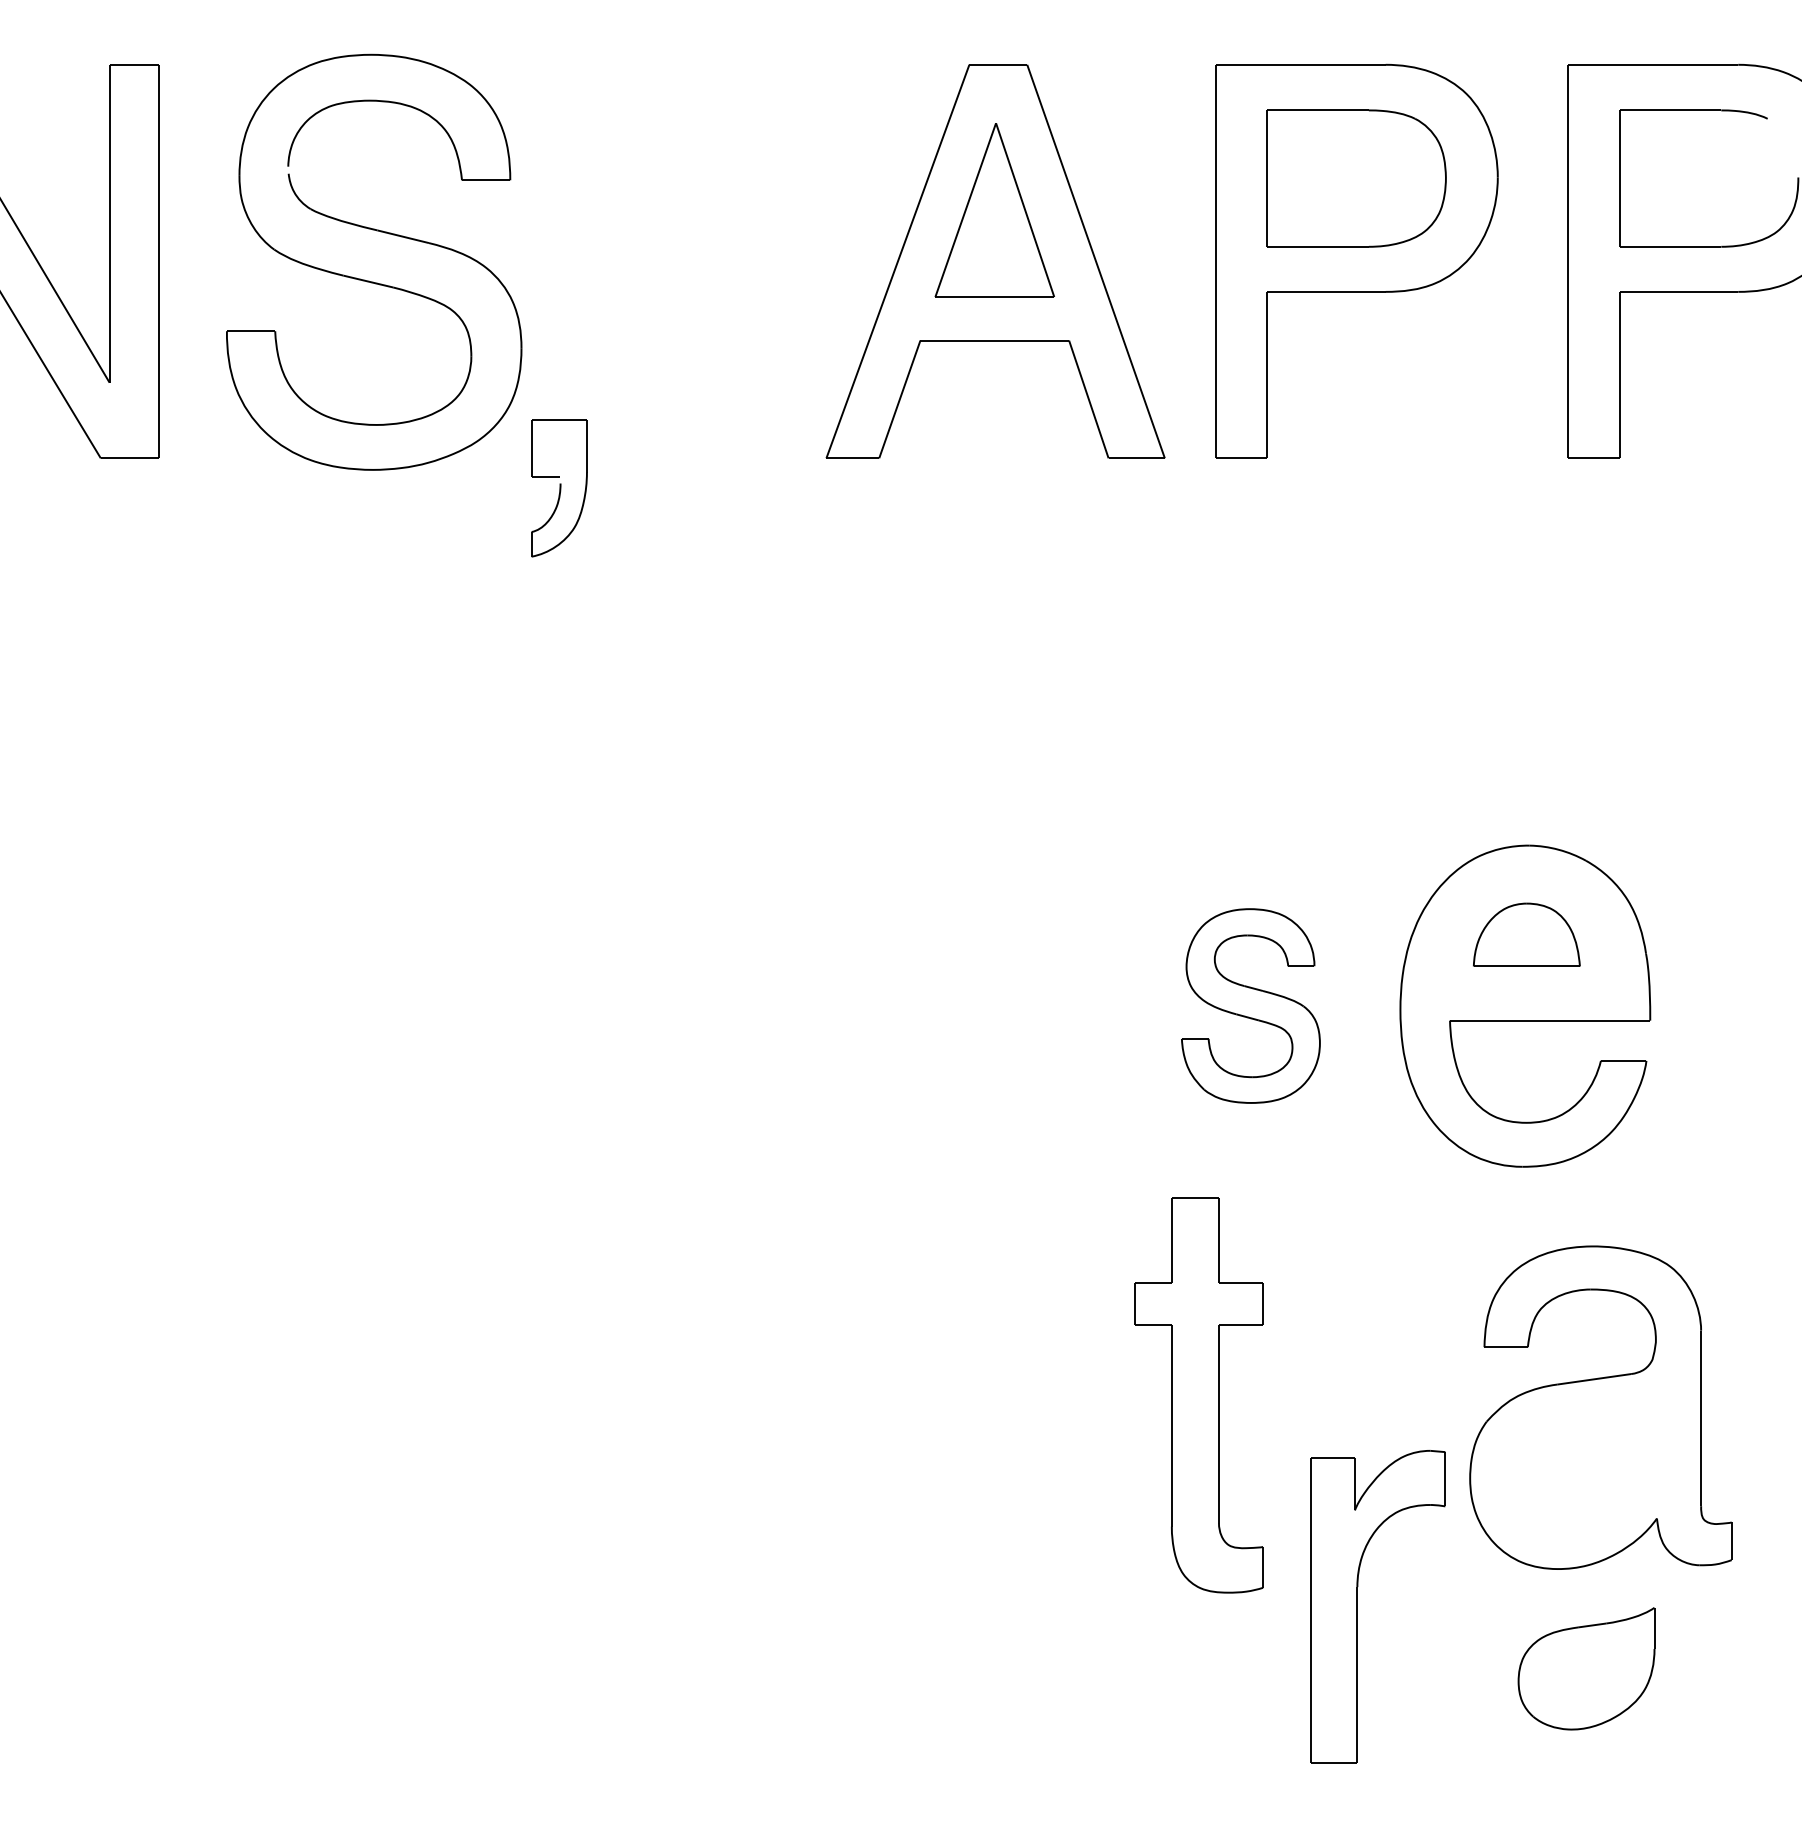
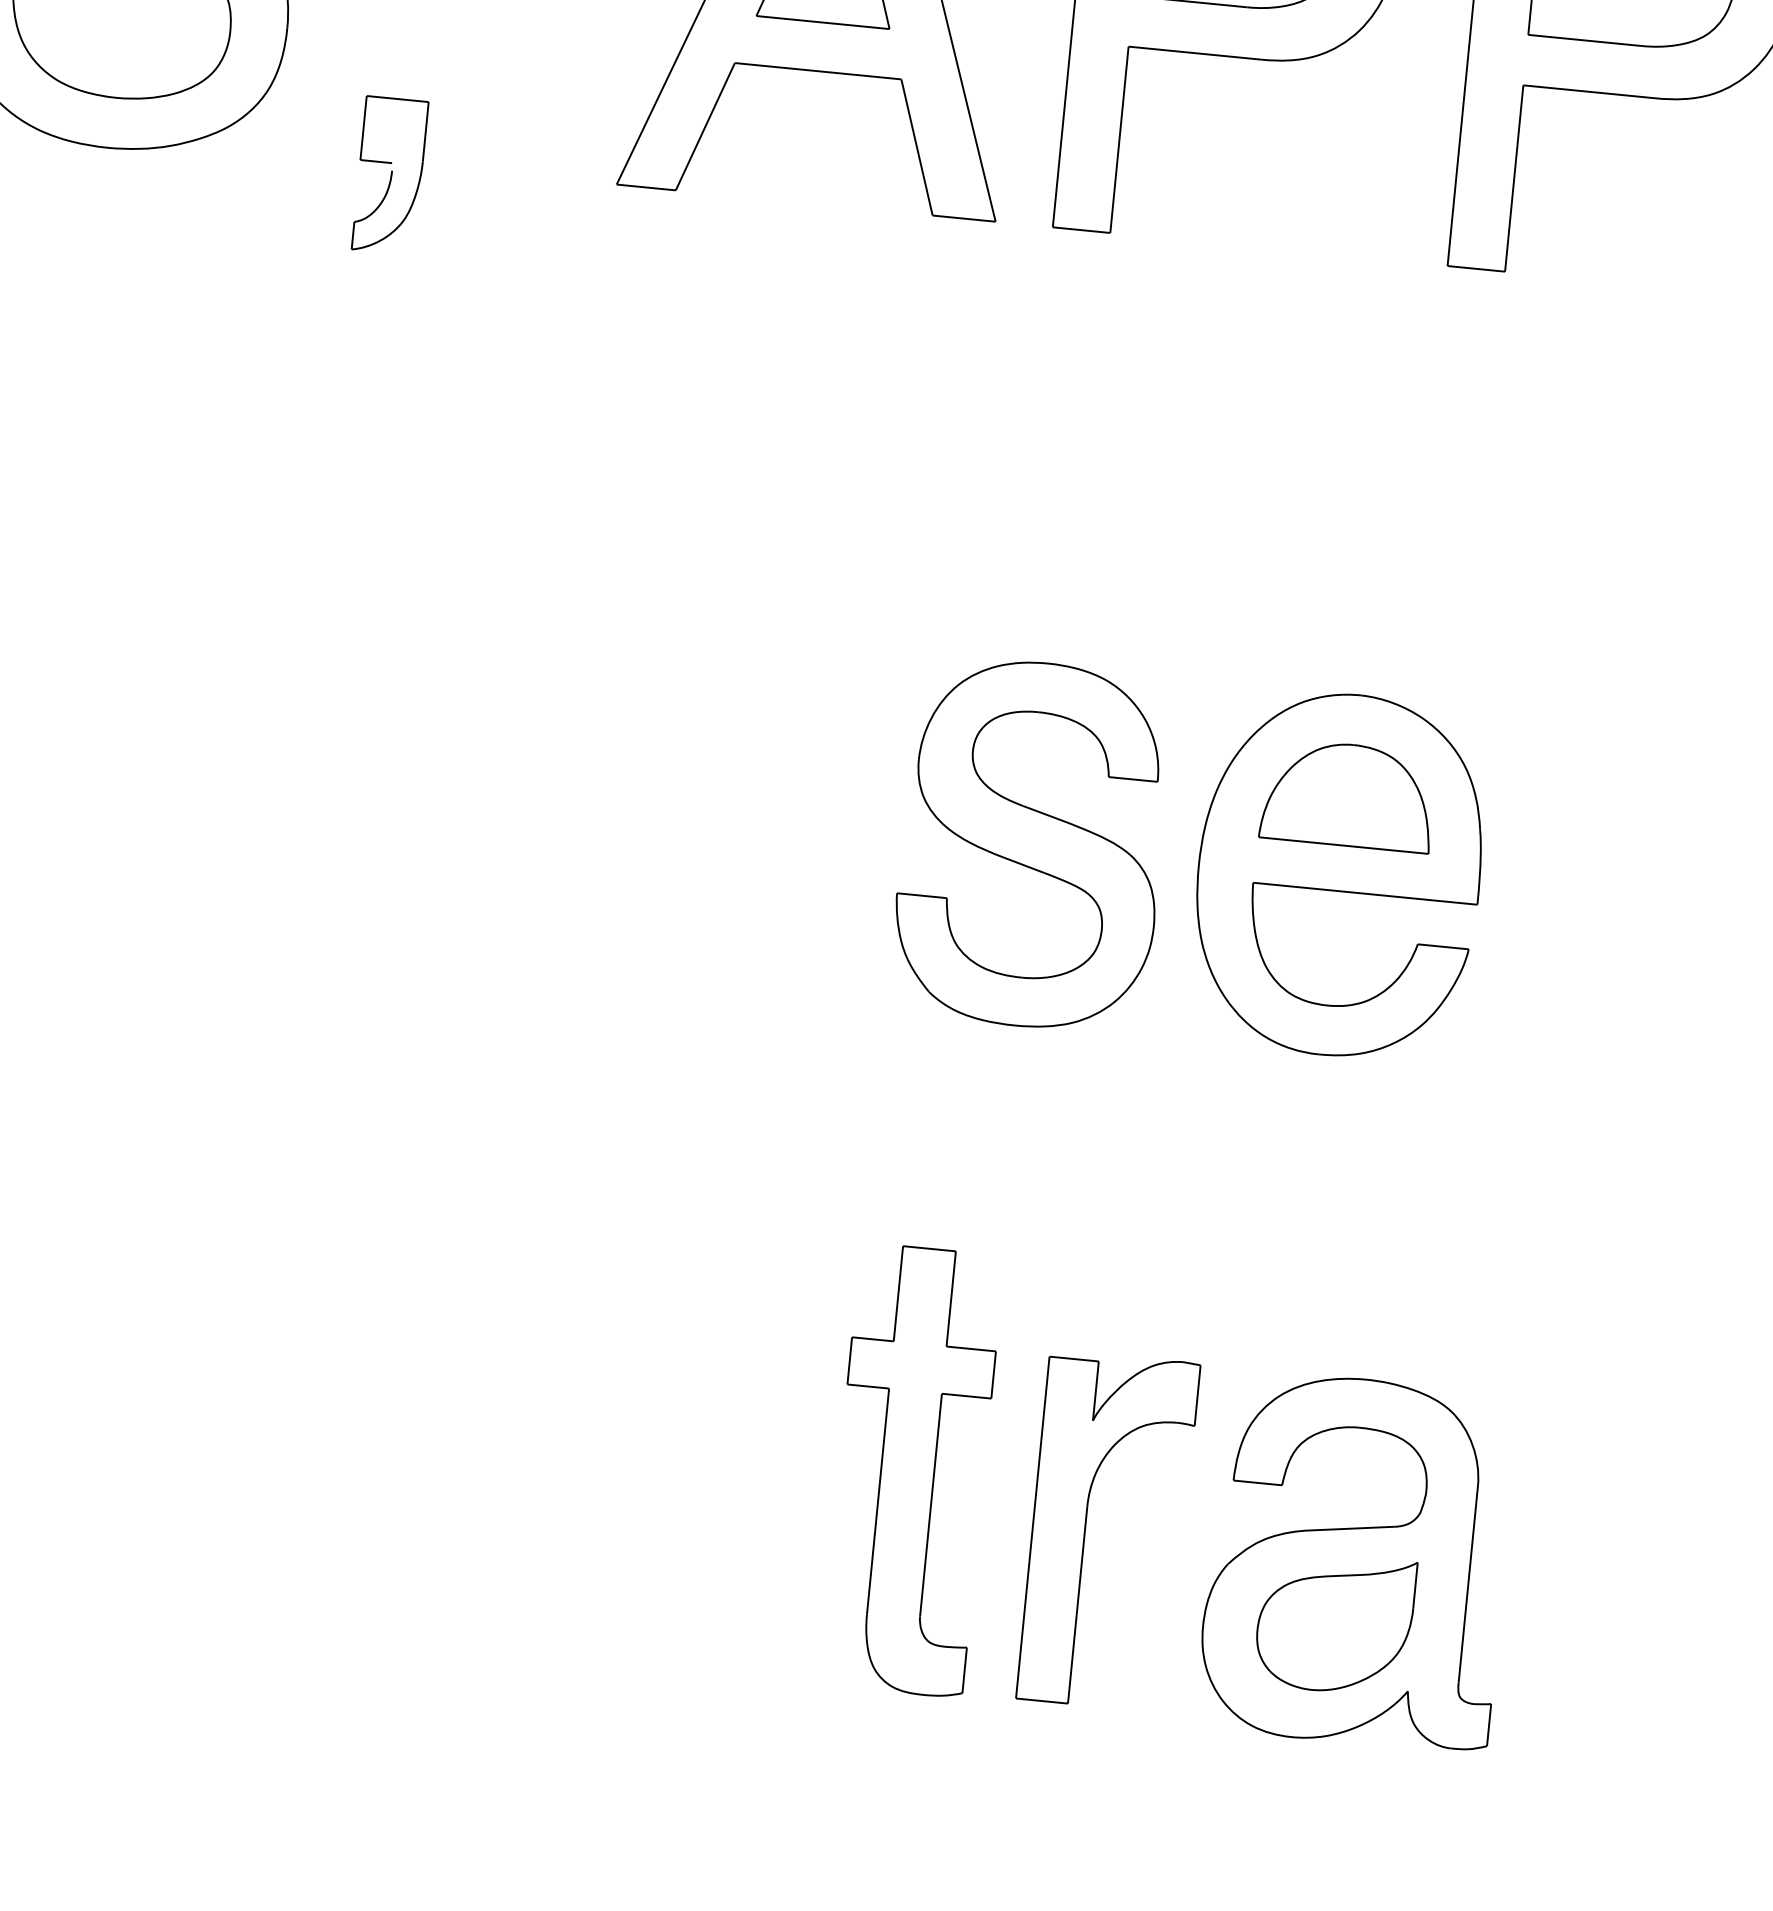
part: (559, 488) -> (390, 176), moved
part: (1526, 934) -> (1348, 794), size x1.43
part: (1250, 1005) -> (1031, 843), size x1.67
part: (1198, 1395) -> (911, 1470), moved
part: (1600, 1407) -> (1356, 1560), moved

